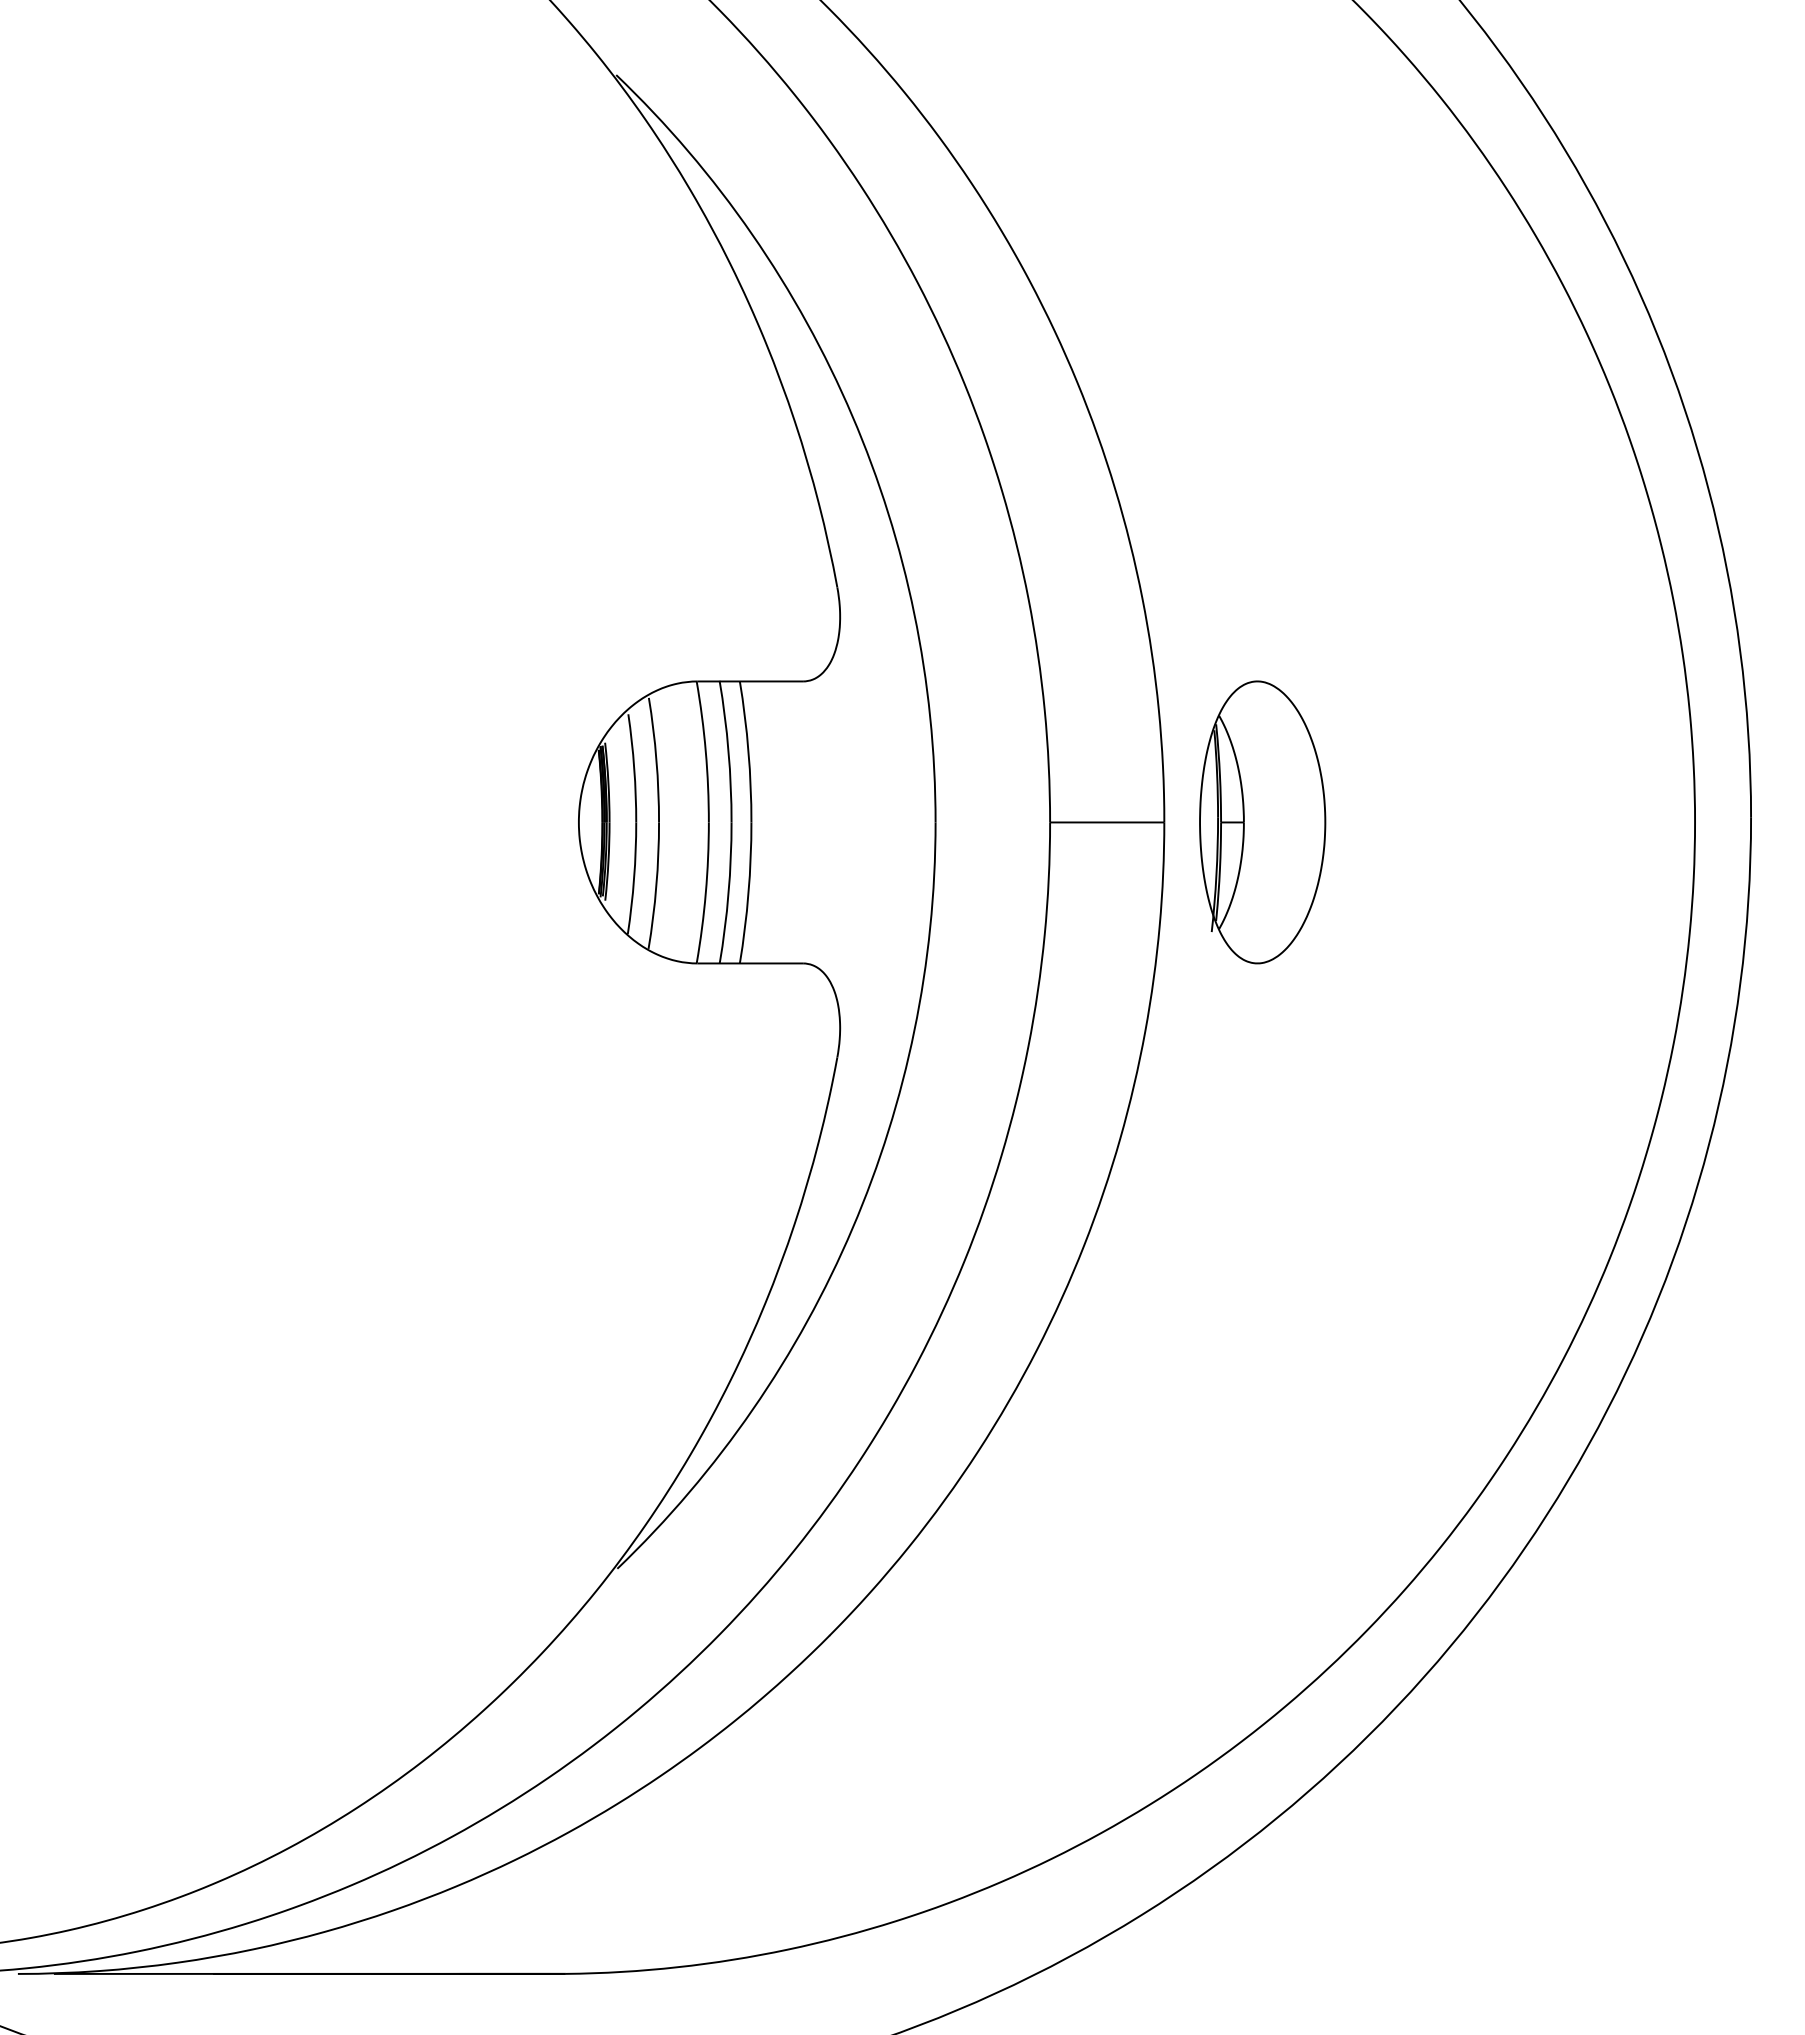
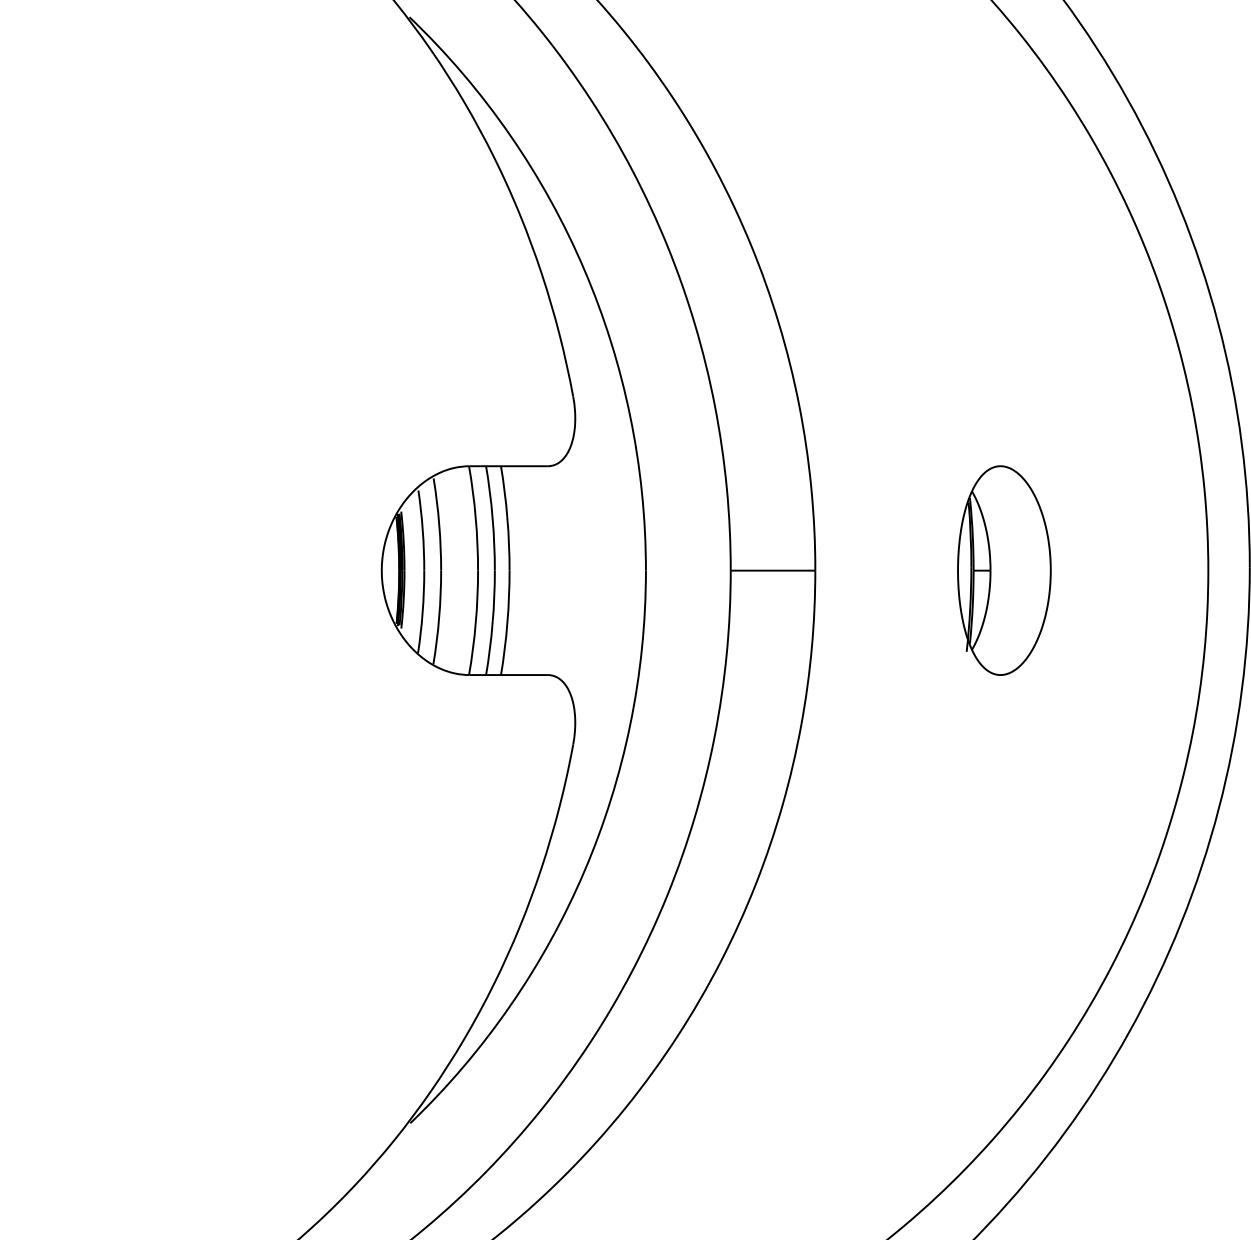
part: (1262, 822) -> (1004, 570), moved

